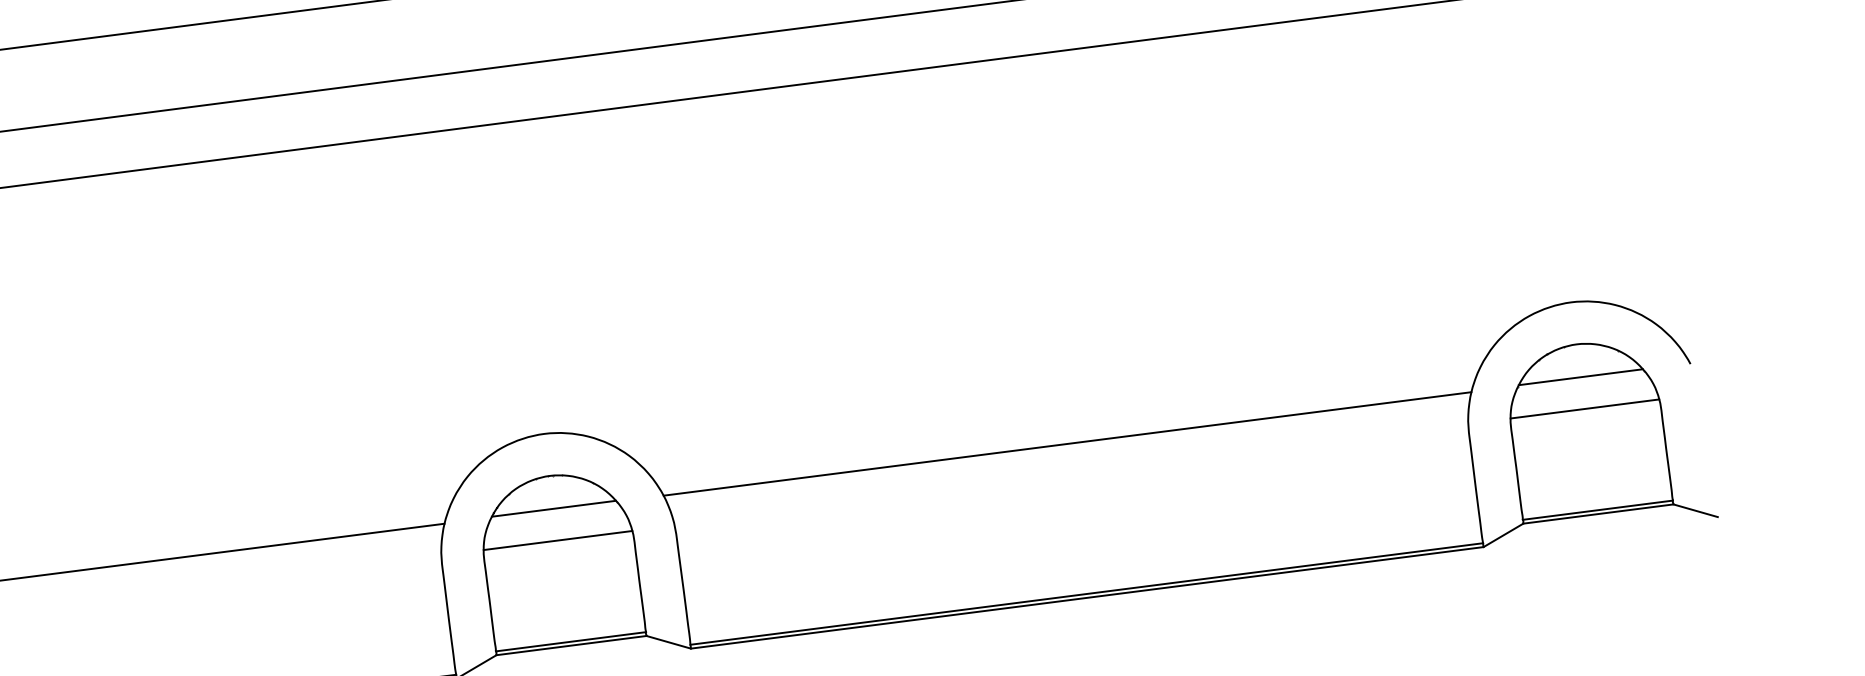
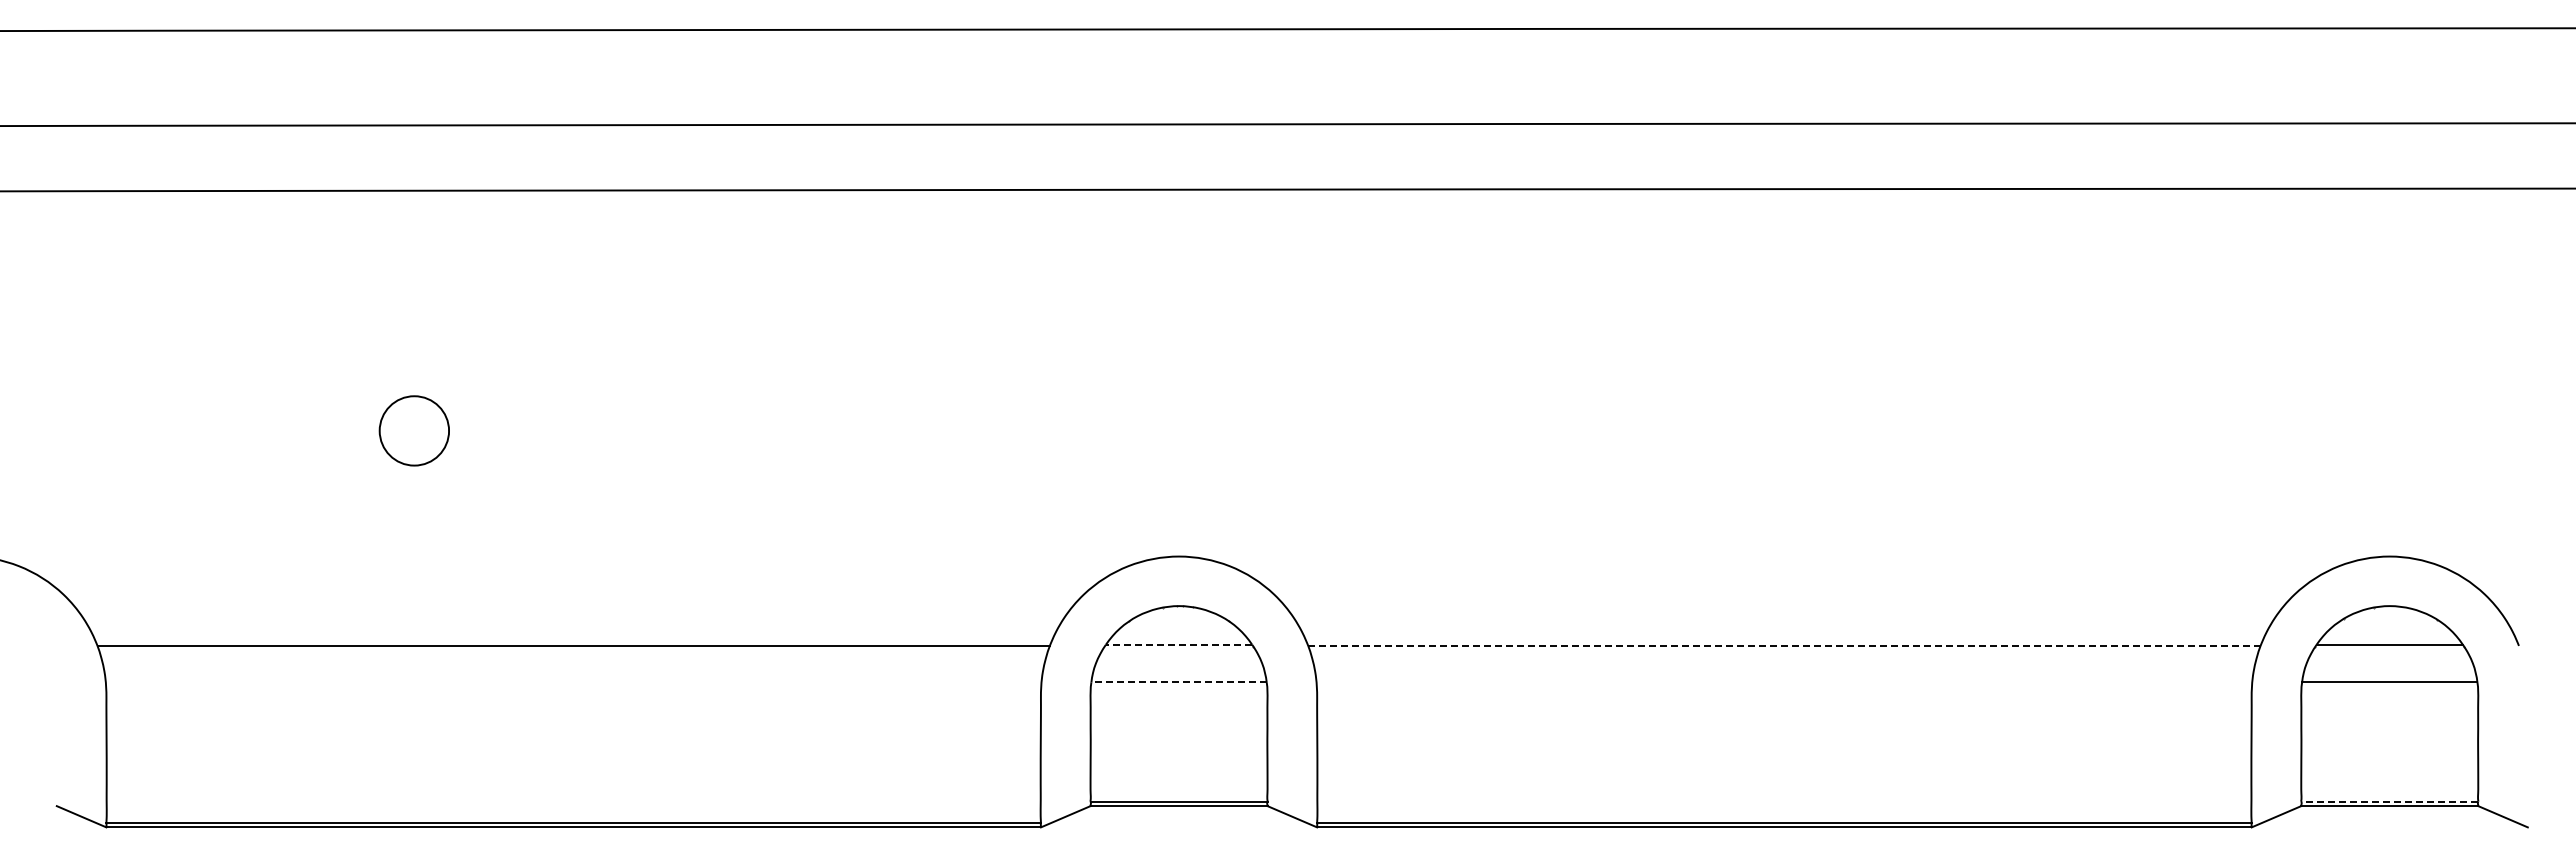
line: (1067, 443) -> (1784, 645), solid -> dashed
line: (553, 508) -> (1178, 644), solid -> dashed
line: (1597, 510) -> (2389, 801), solid -> dashed
line: (558, 540) -> (1179, 682), solid -> dashed

